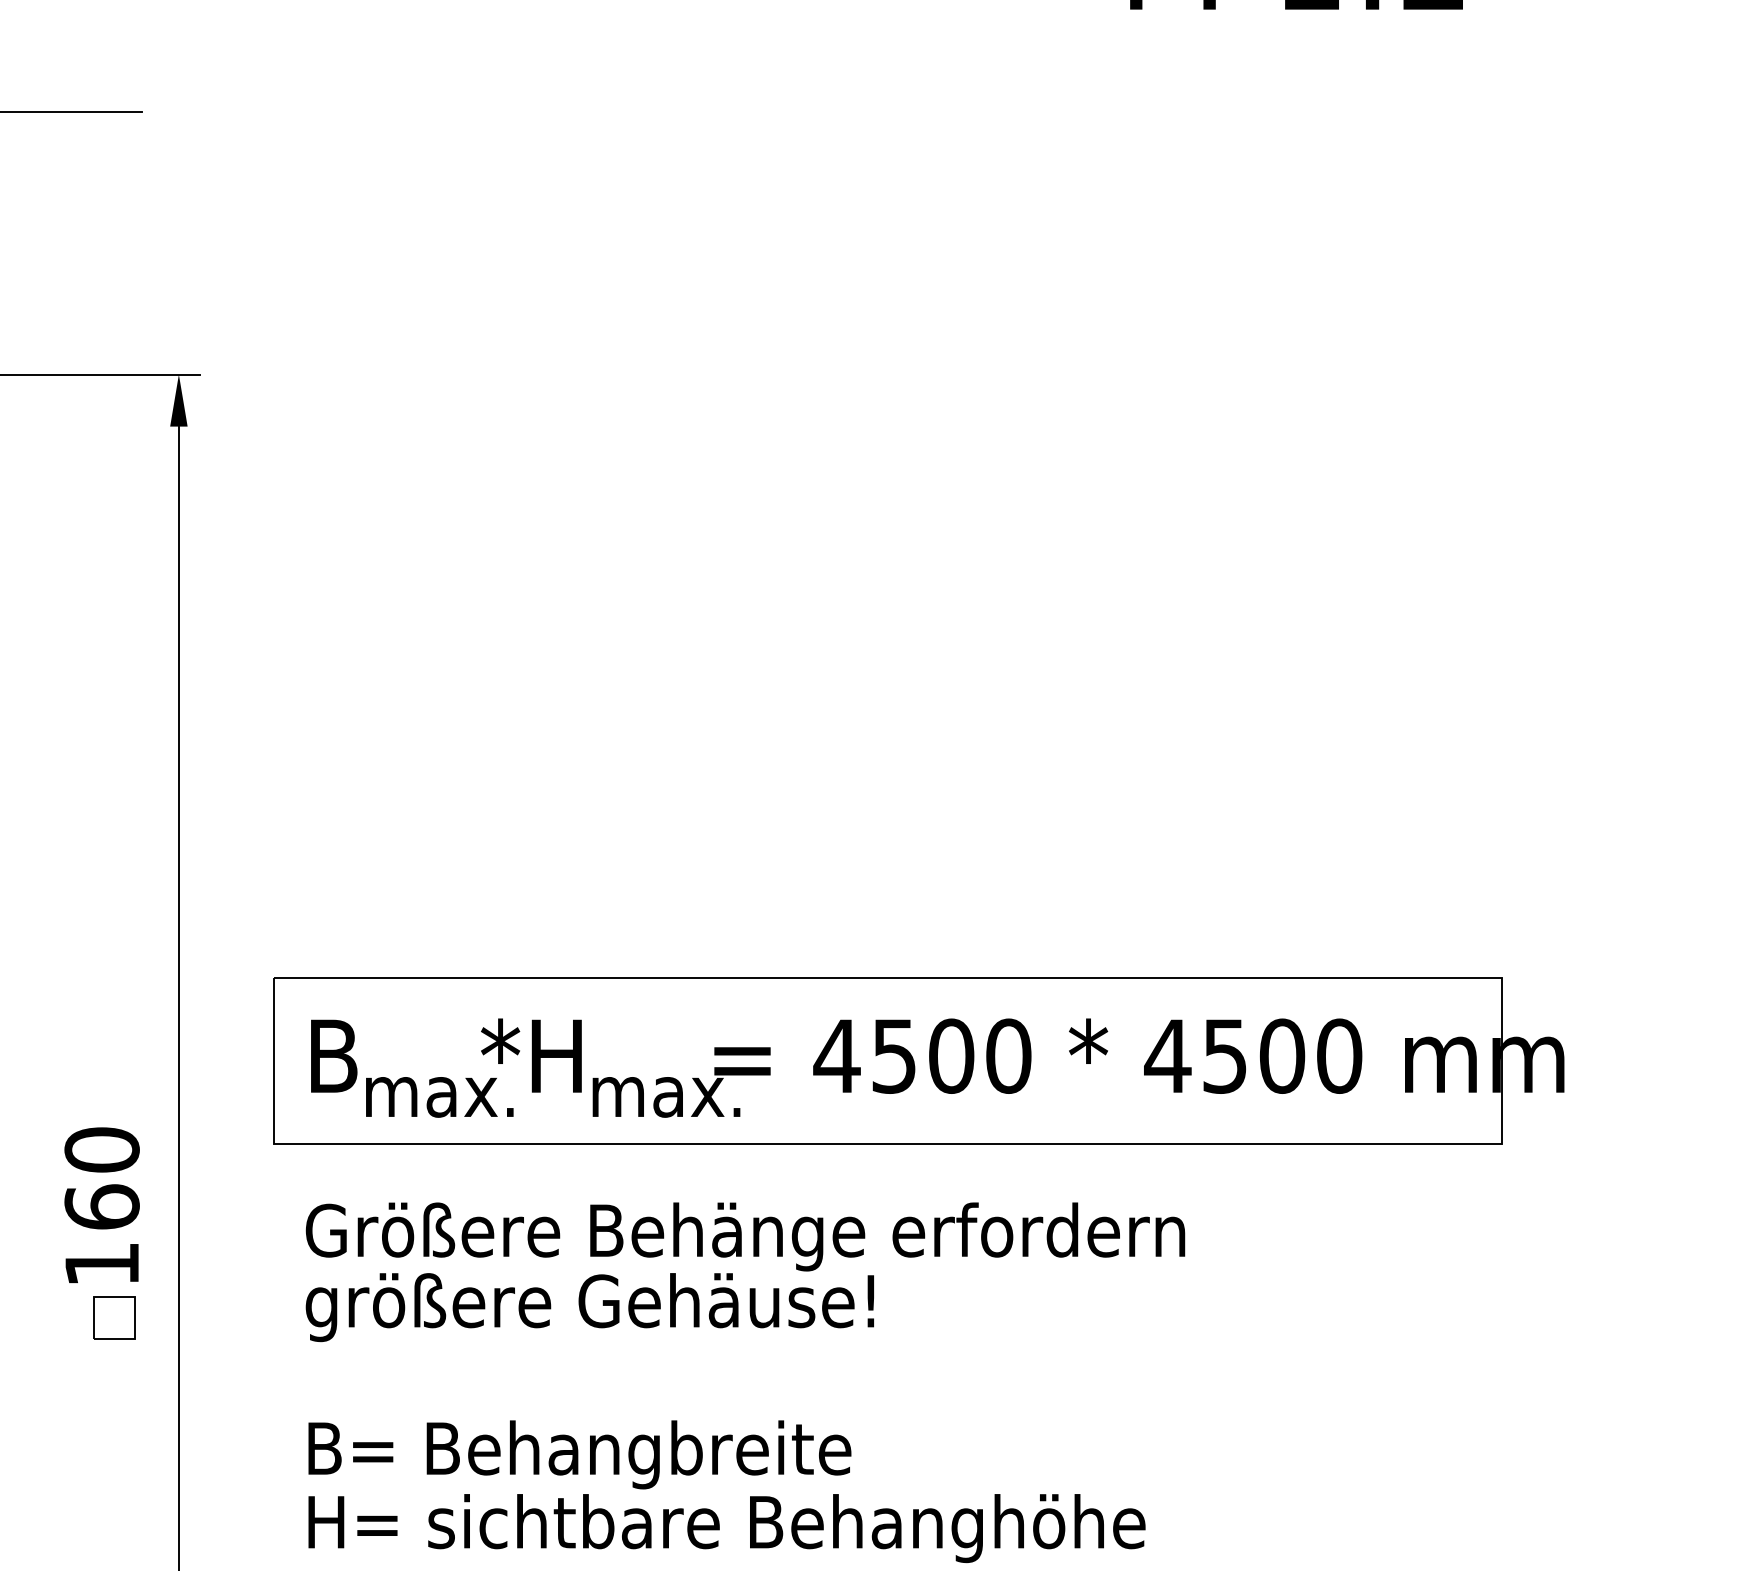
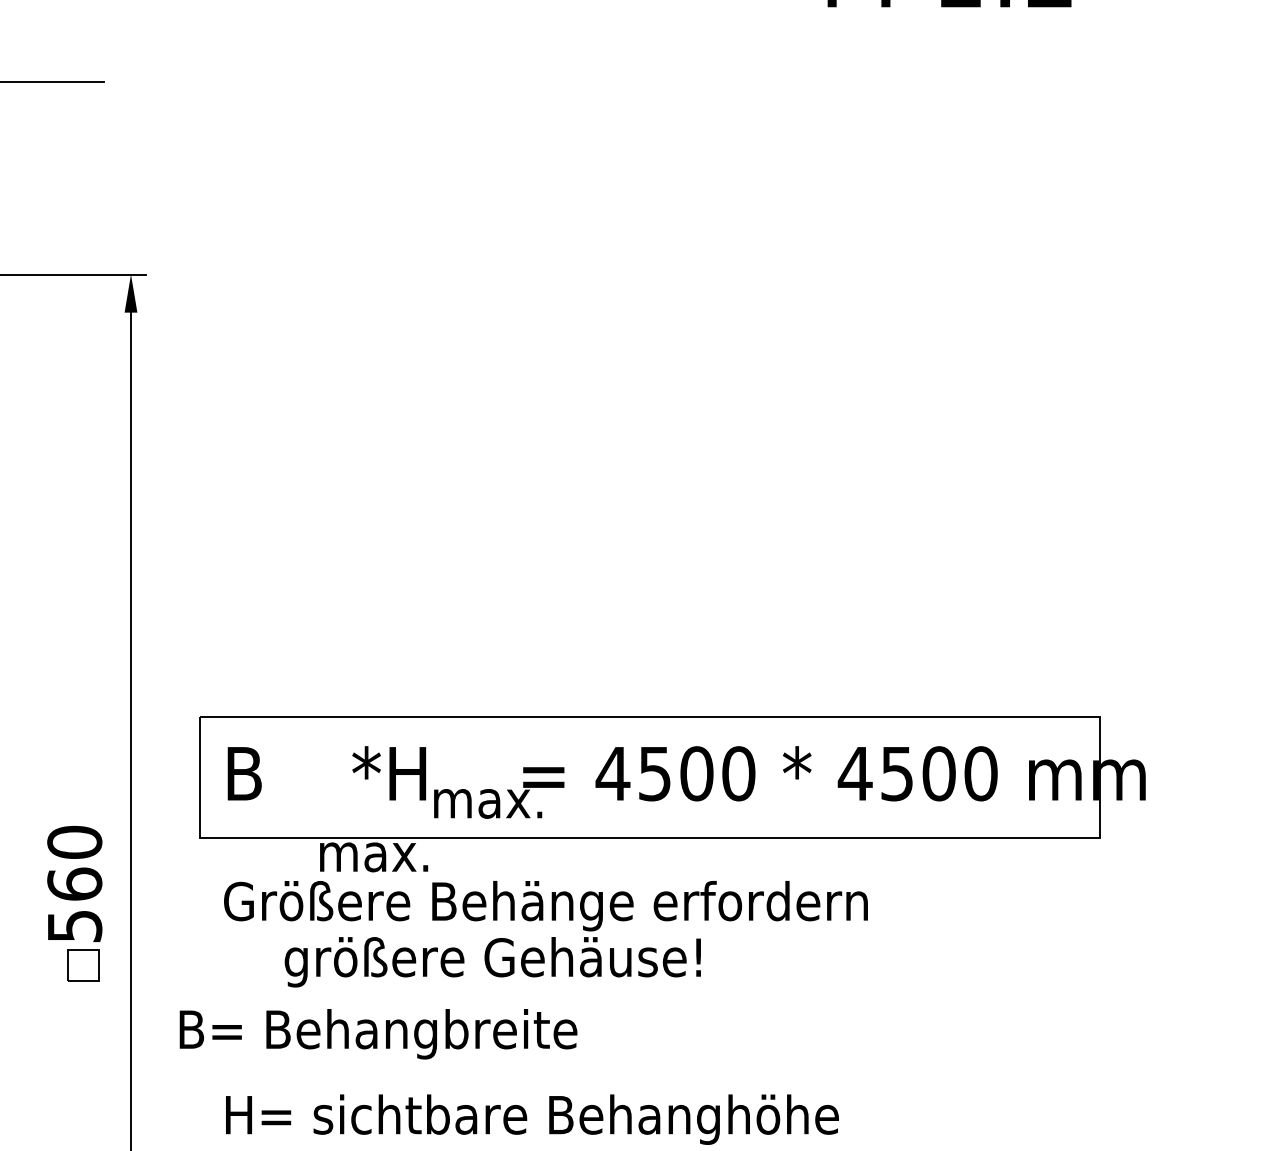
text: (439, 1097) -> (373, 857), moved
text: (102, 1264) -> (75, 926), 160 -> 560
text: (589, 1307) -> (492, 962), moved
text: (579, 1454) -> (378, 1033), moved

